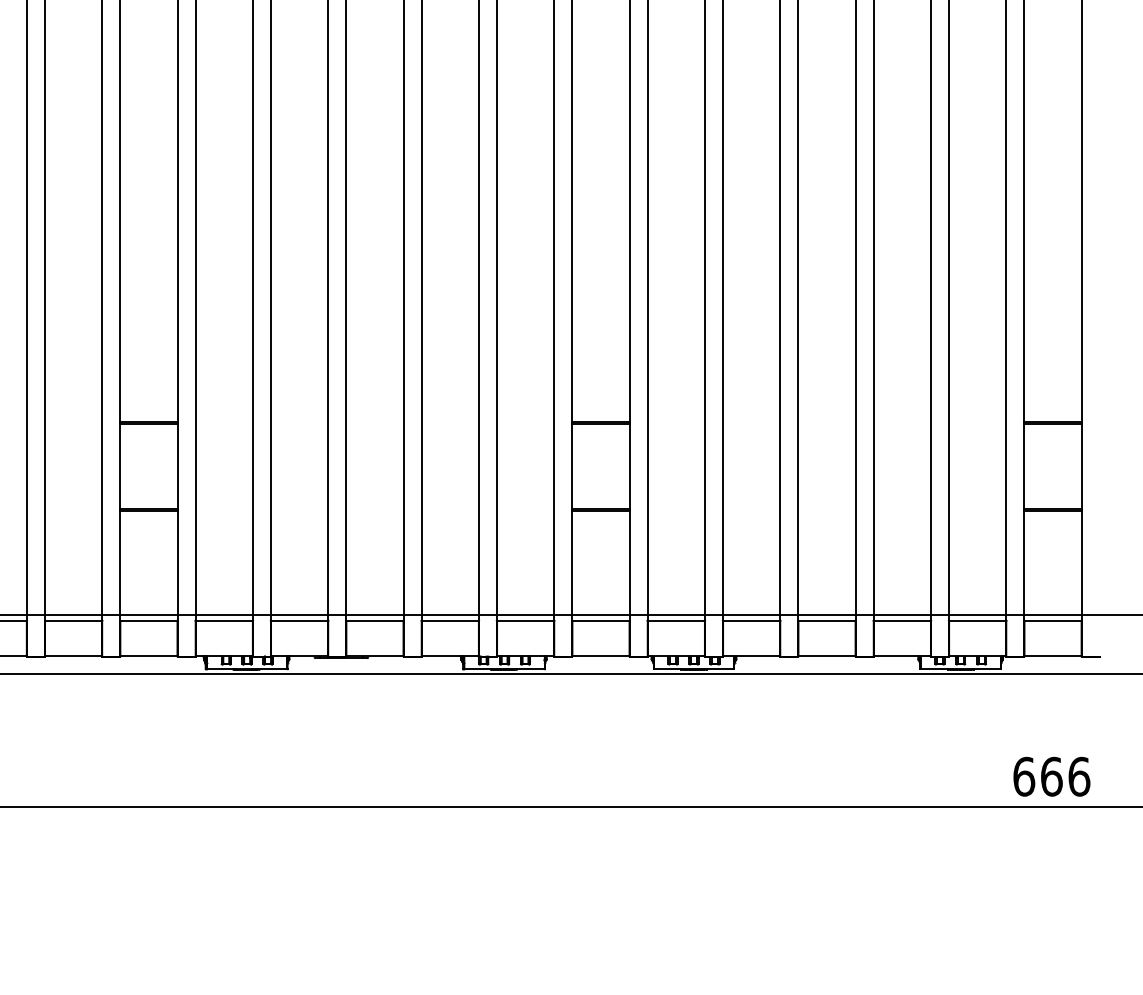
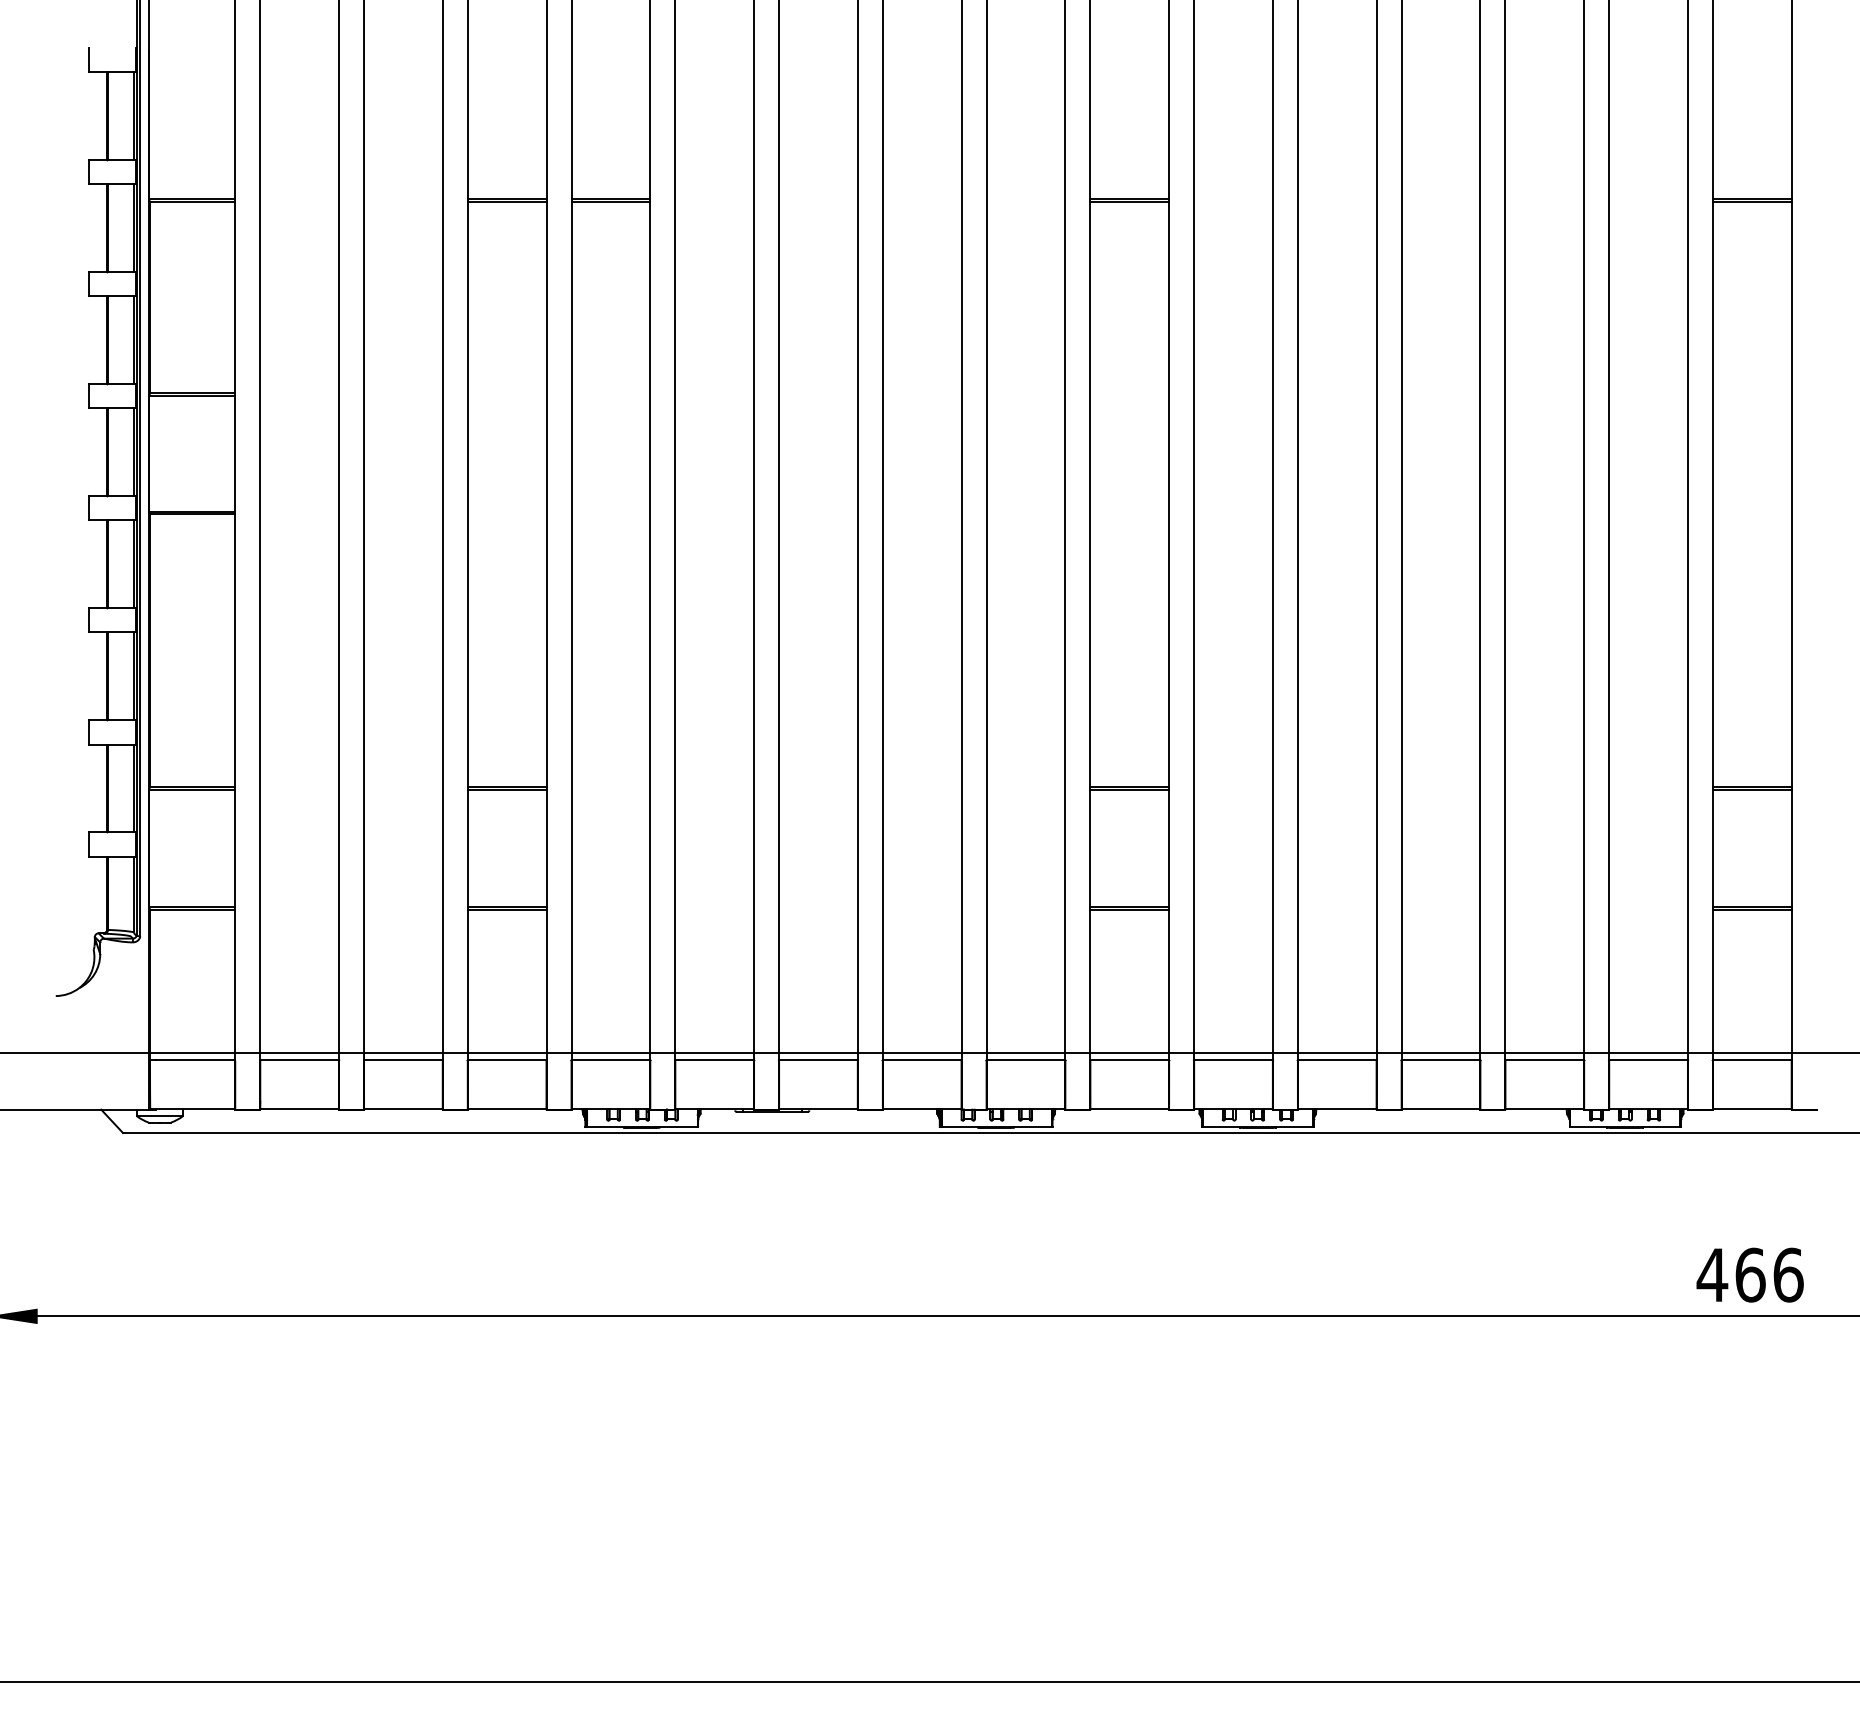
text: (1024, 776) -> (1712, 1274), 666 -> 466

